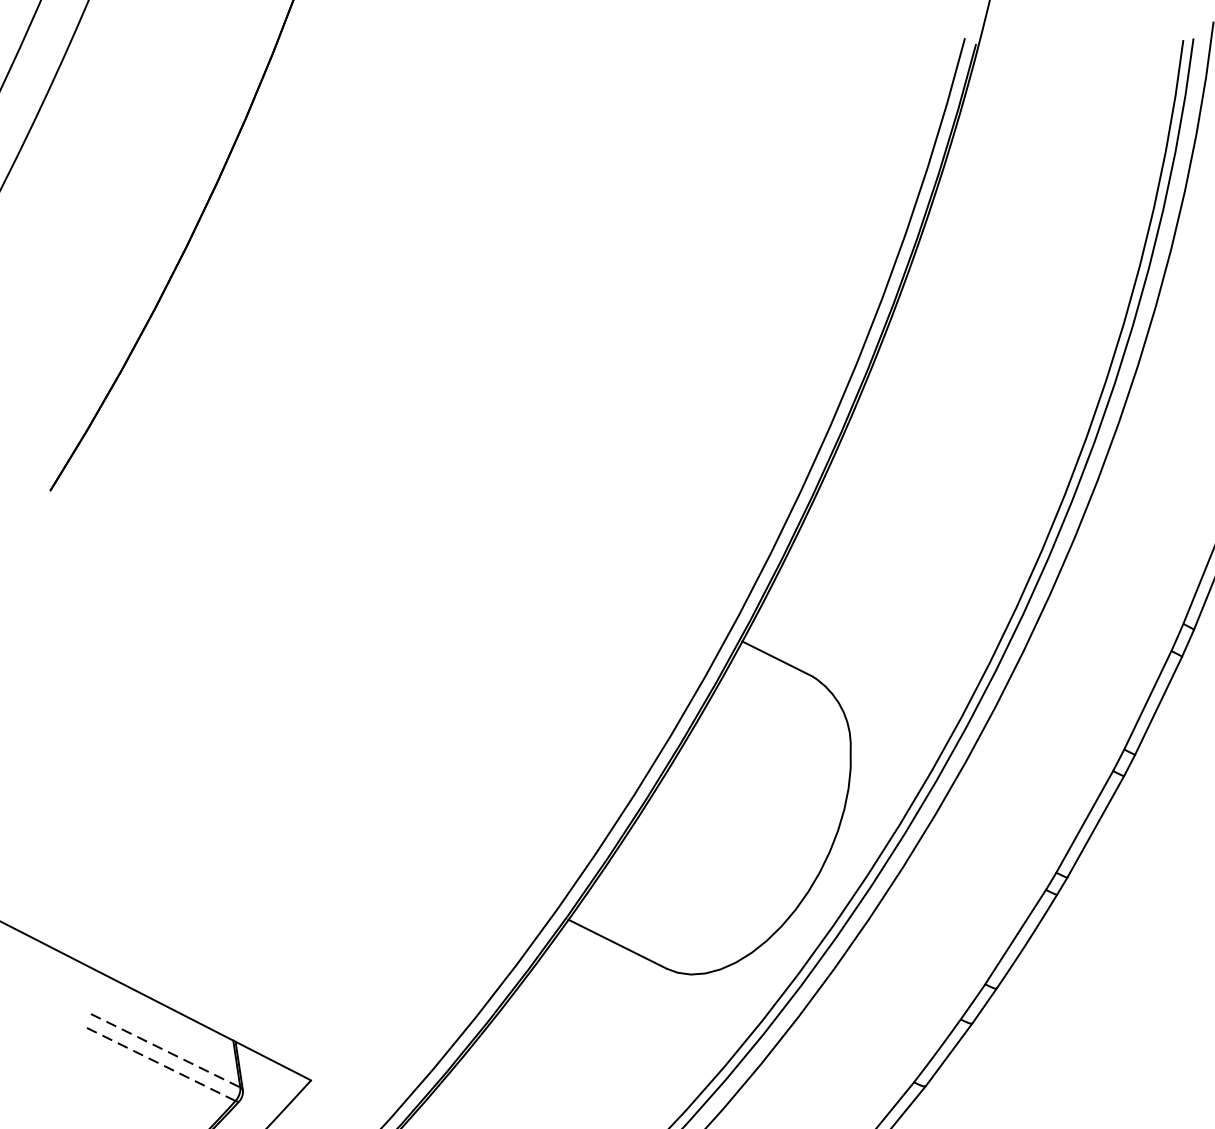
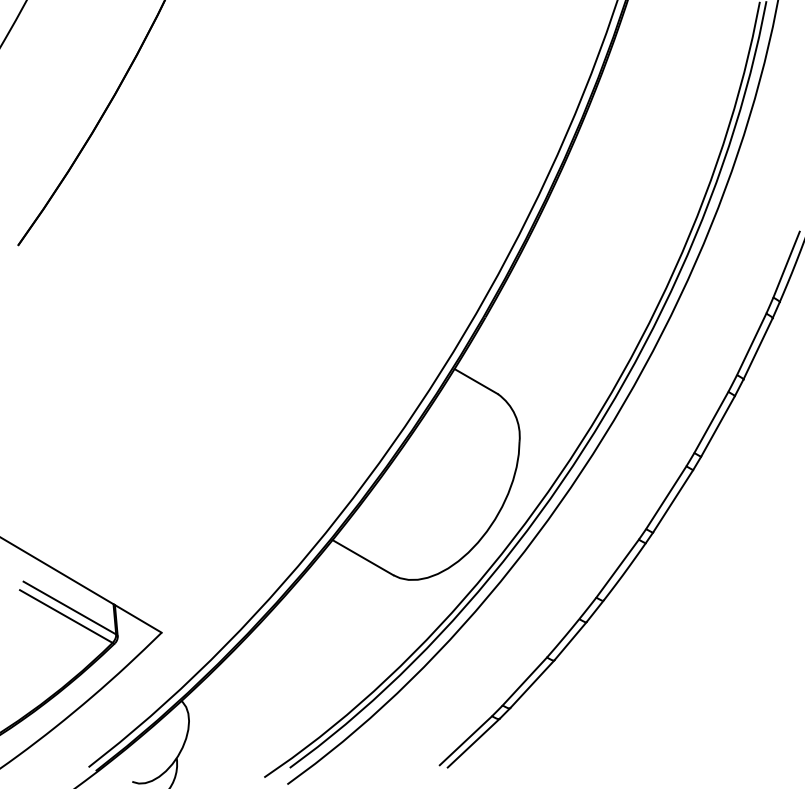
line: (166, 1051) -> (70, 608), dashed -> solid
line: (159, 1064) -> (65, 616), dashed -> solid

